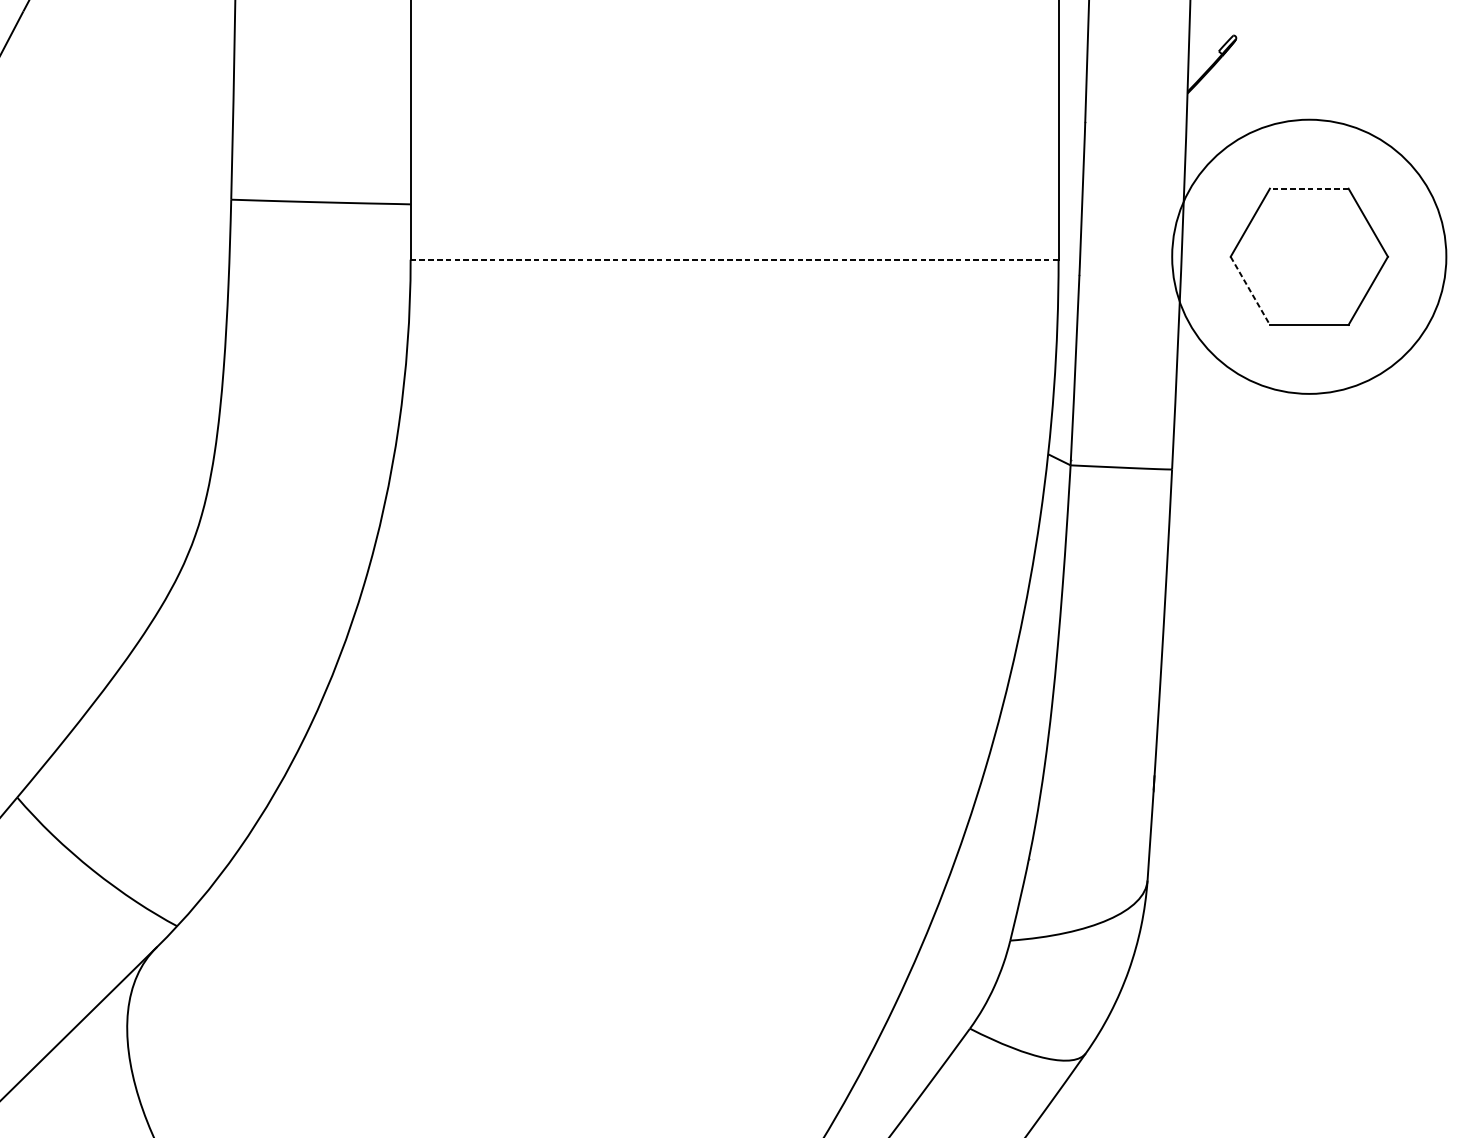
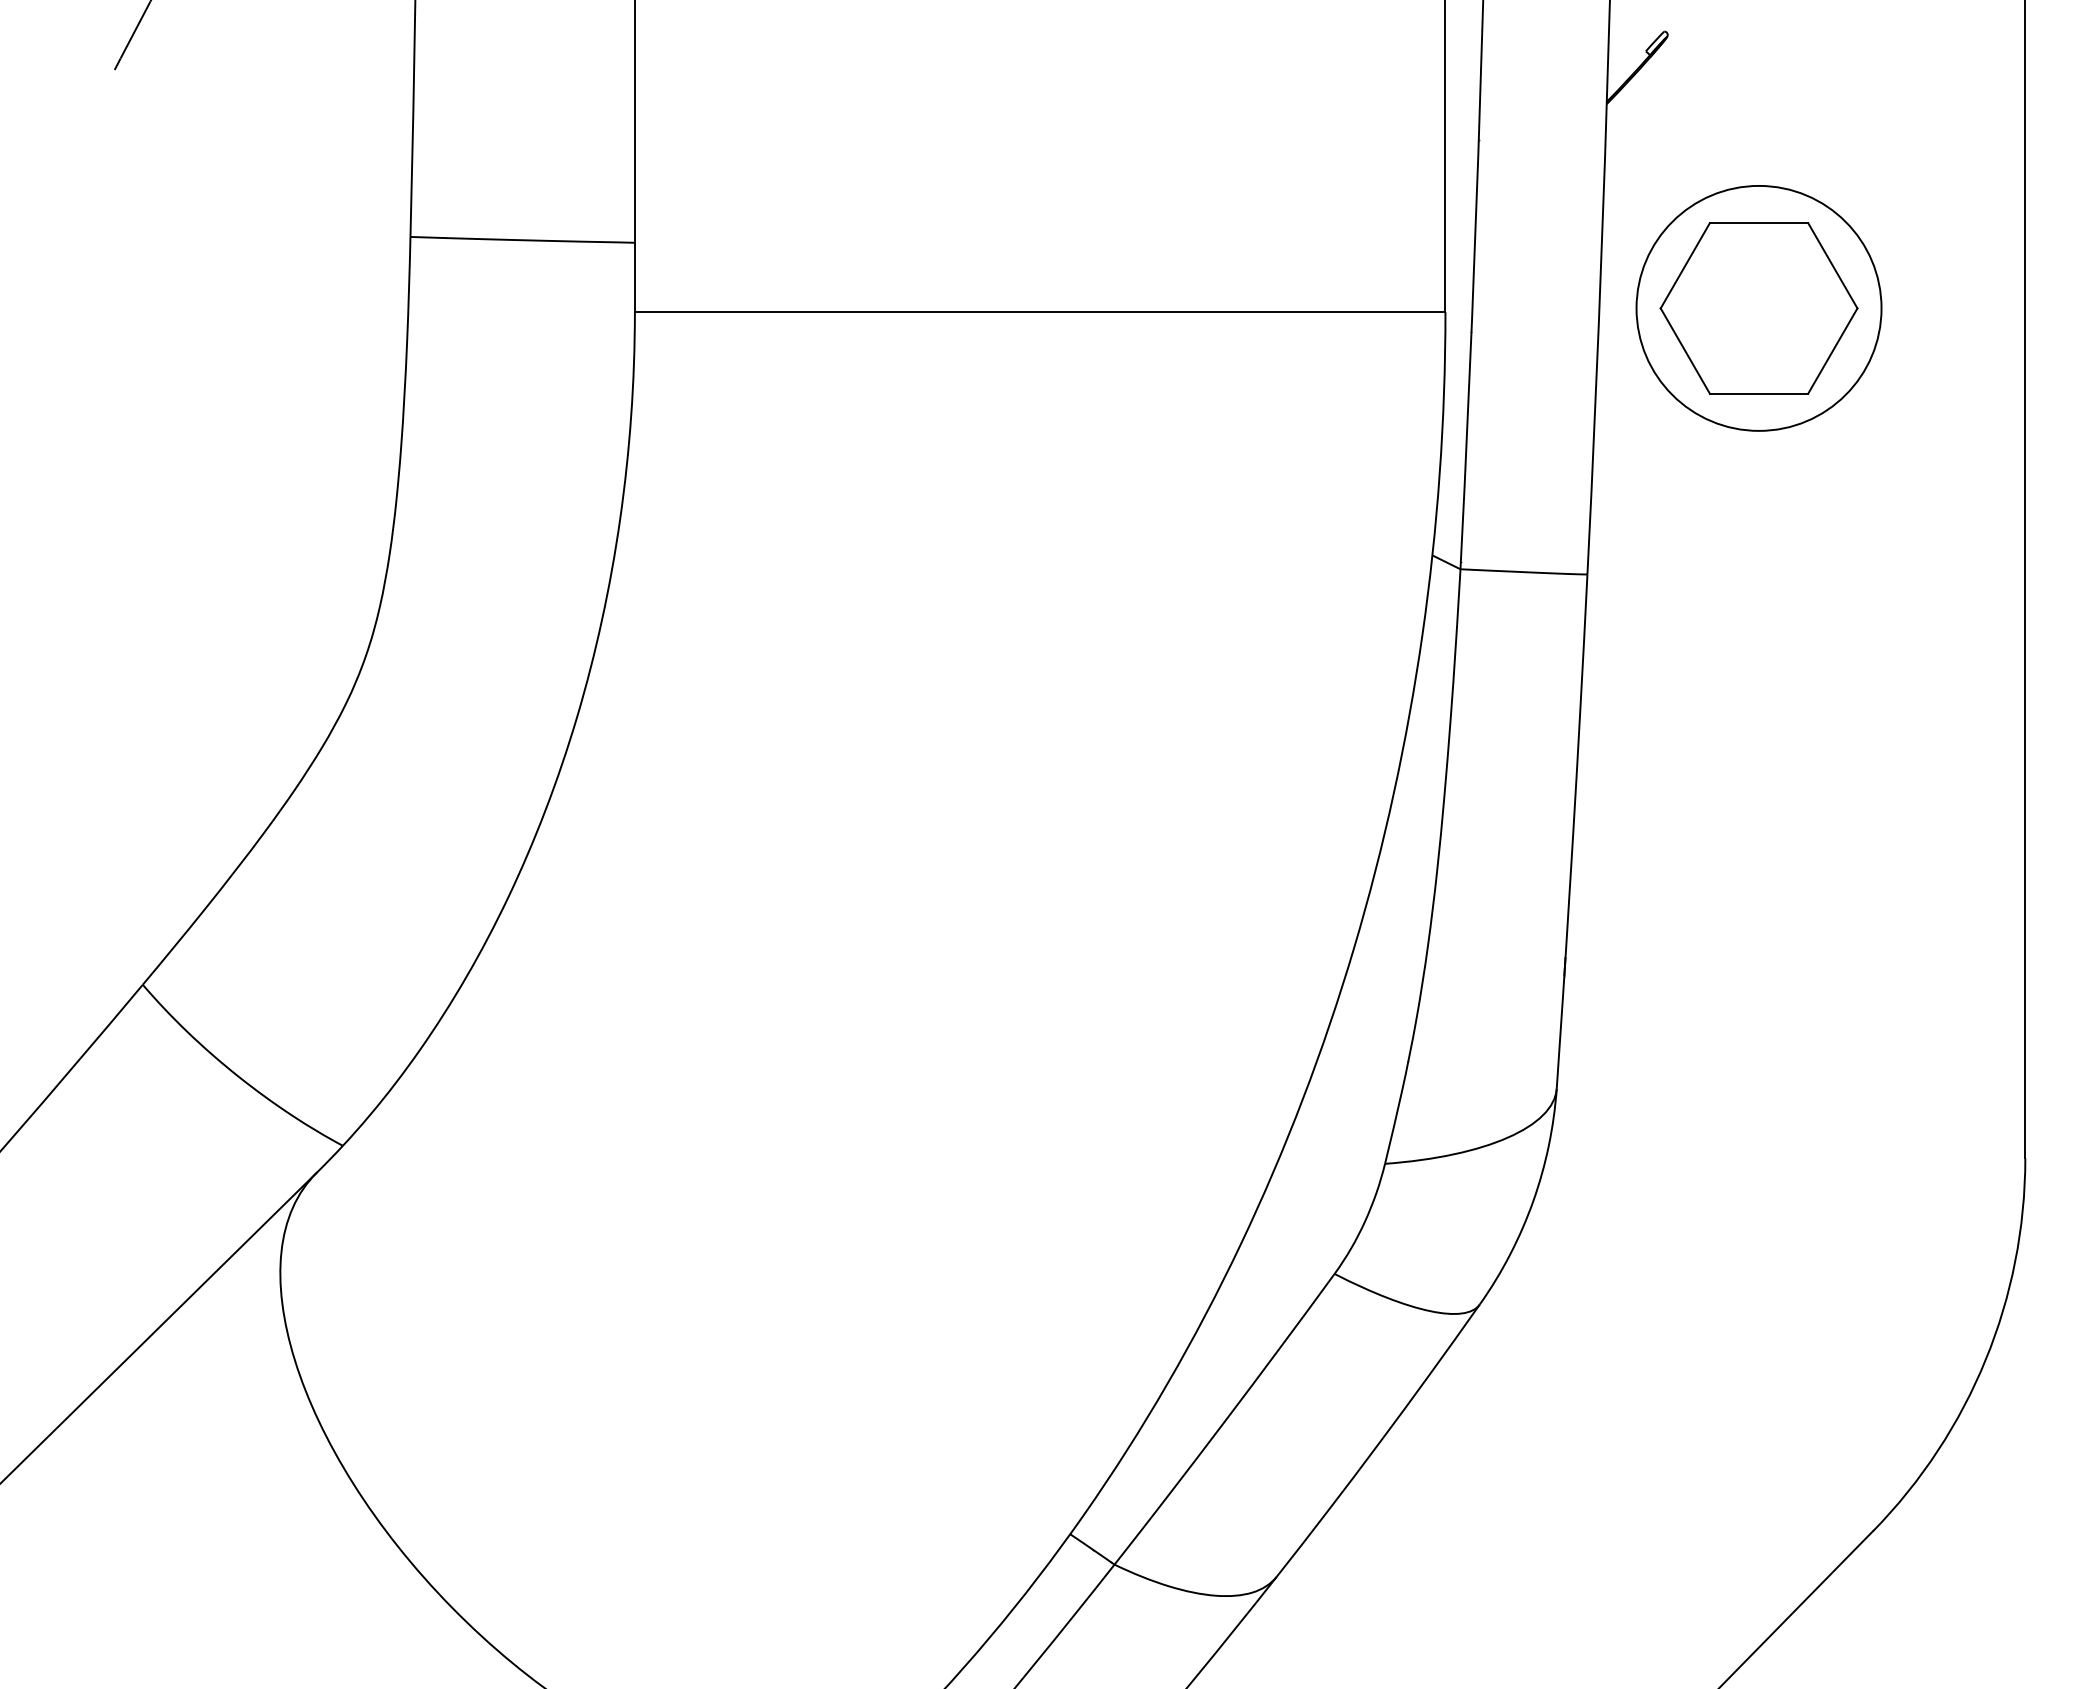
line: (1308, 188) -> (1758, 223), dashed -> solid
circle: (1308, 256) -> (1758, 307), size x0.71
line: (734, 260) -> (1040, 312), dashed -> solid
line: (1250, 291) -> (1685, 351), dashed -> solid

